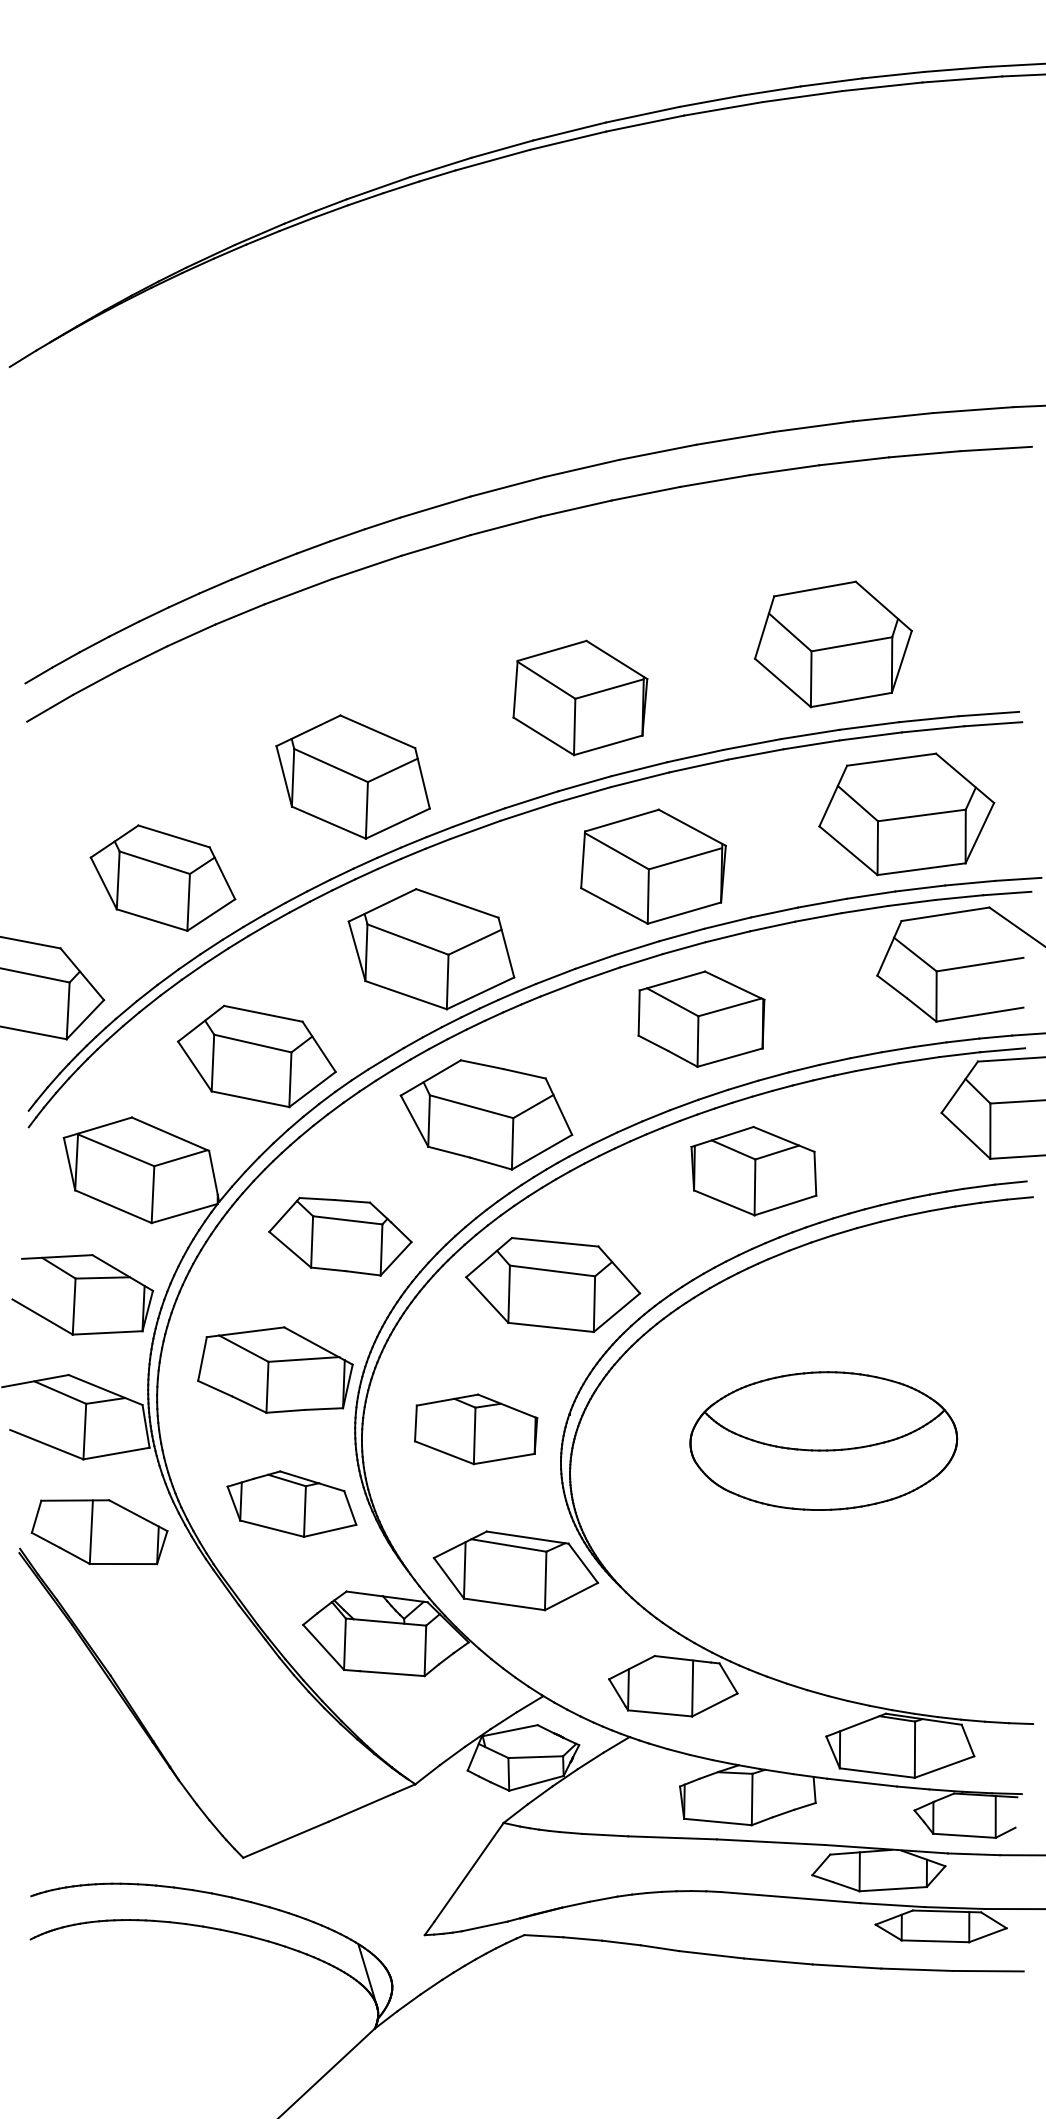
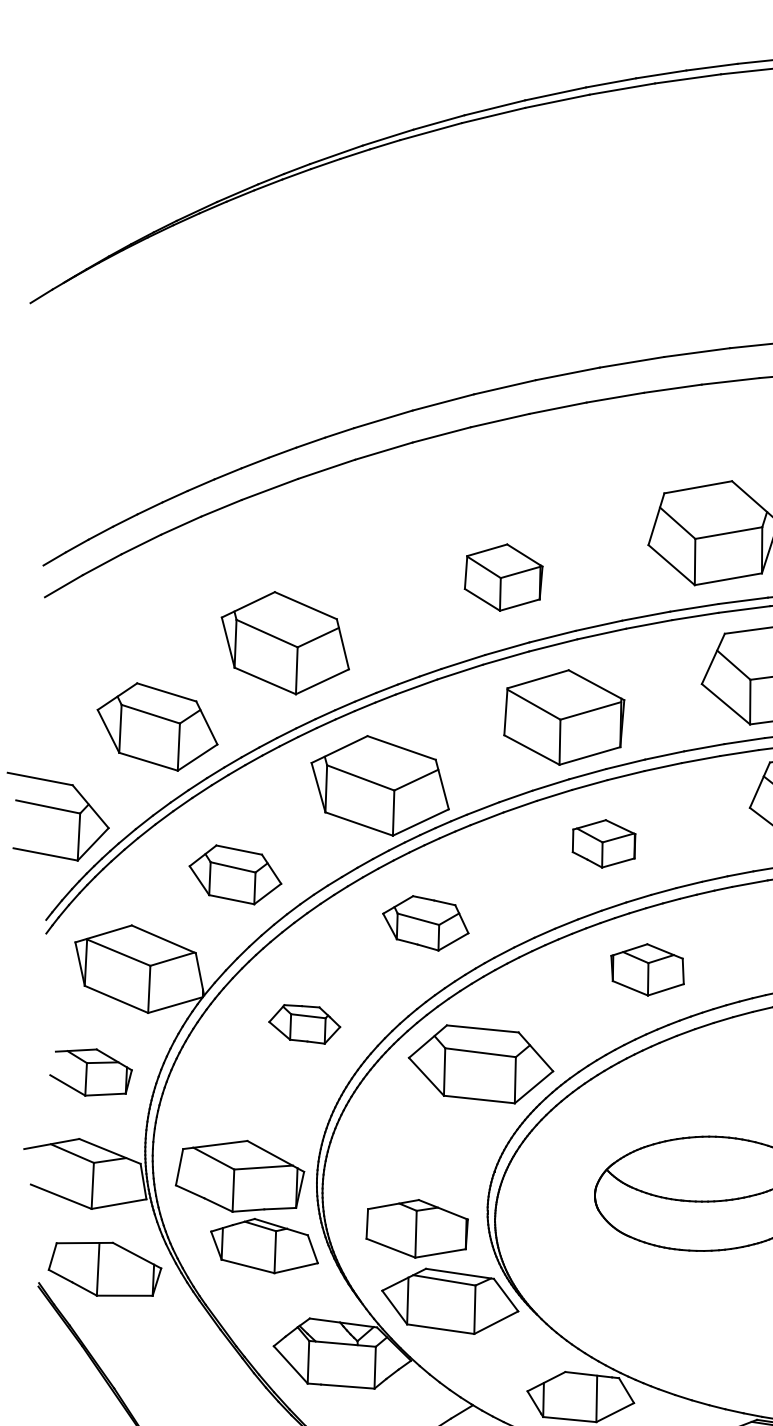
part: (580, 697) -> (503, 577), size x0.7
part: (352, 776) -> (284, 642), moved
part: (701, 1018) -> (604, 843), size x0.6
part: (256, 1056) -> (235, 874), size x0.7
part: (486, 1114) -> (425, 922), size x0.6
part: (753, 1170) -> (647, 969), size x0.7
part: (340, 1236) -> (304, 1024), size x0.6
part: (82, 1294) -> (90, 1072), size x0.7
part: (275, 1369) -> (240, 1175), moved
part: (476, 1429) -> (417, 1228), moved

